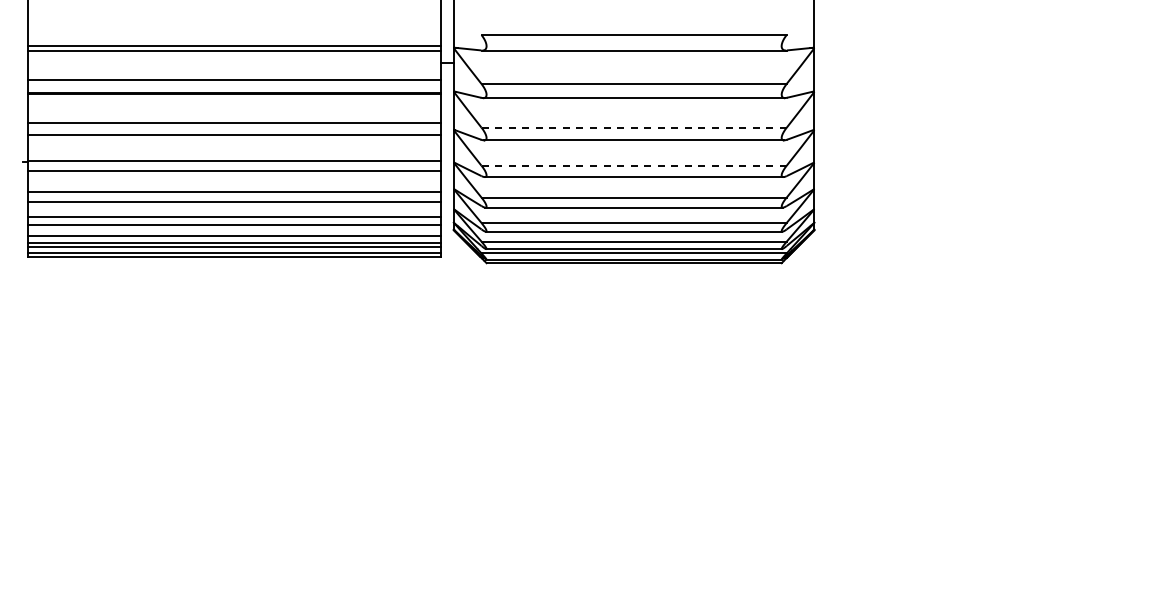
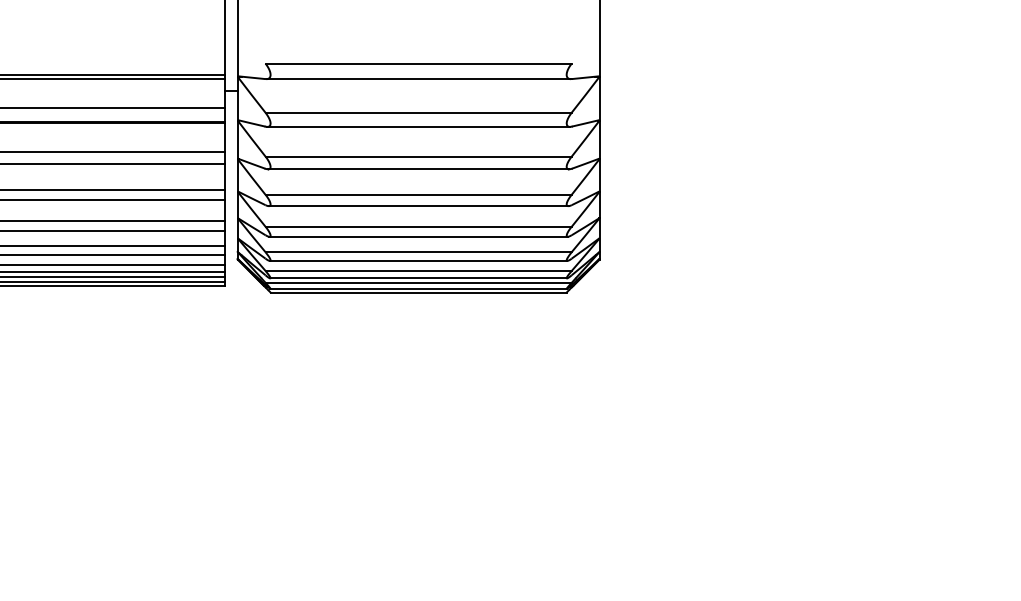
line: (634, 127) -> (419, 156), dashed -> solid
line: (634, 165) -> (419, 194), dashed -> solid

